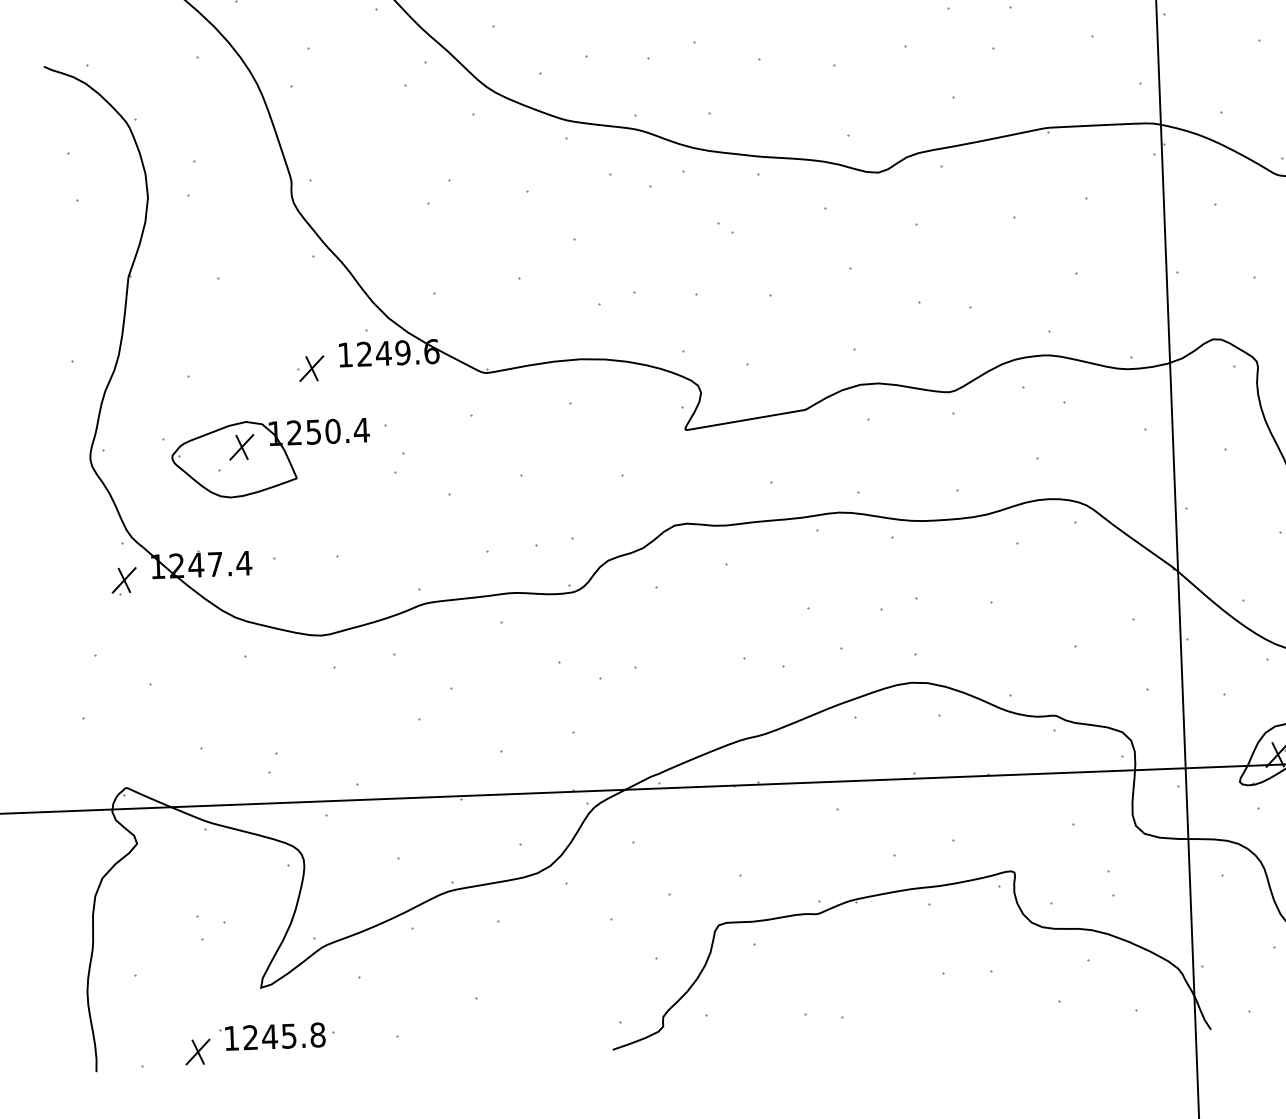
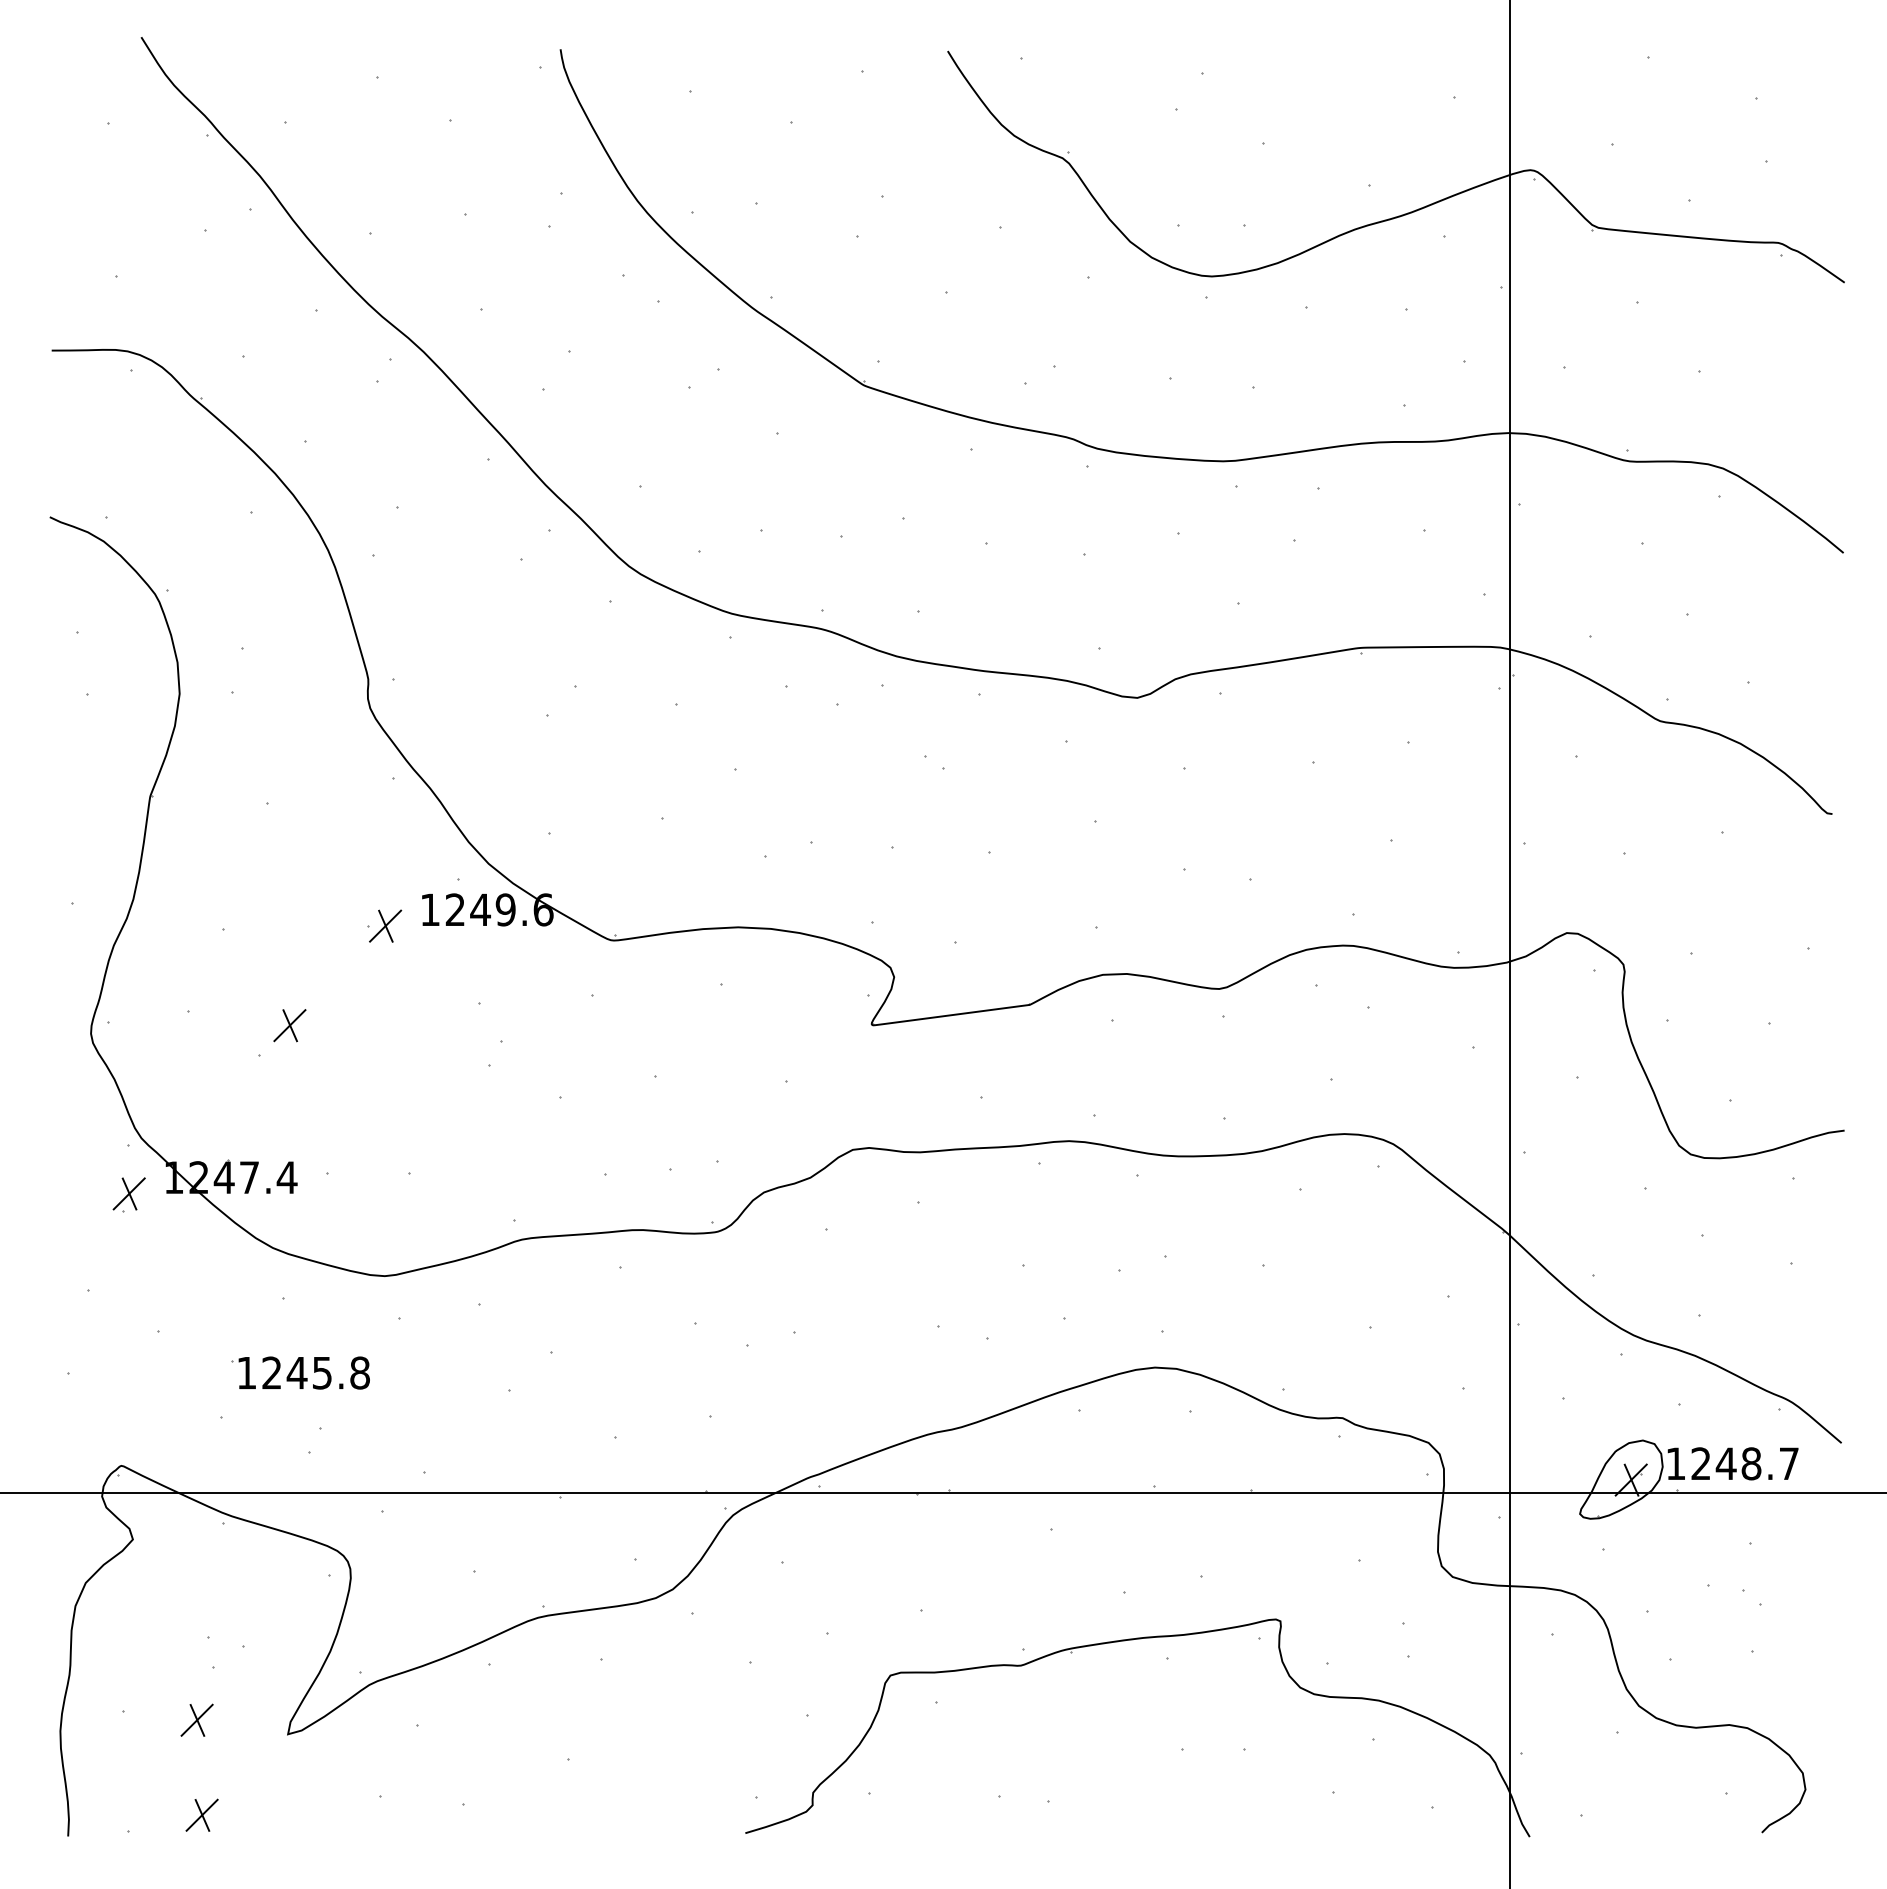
part: (270, 458) -> (327, 1041), removed
part: (190, 979) -> (196, 1719), added
part: (272, 1036) -> (300, 1372), moved

